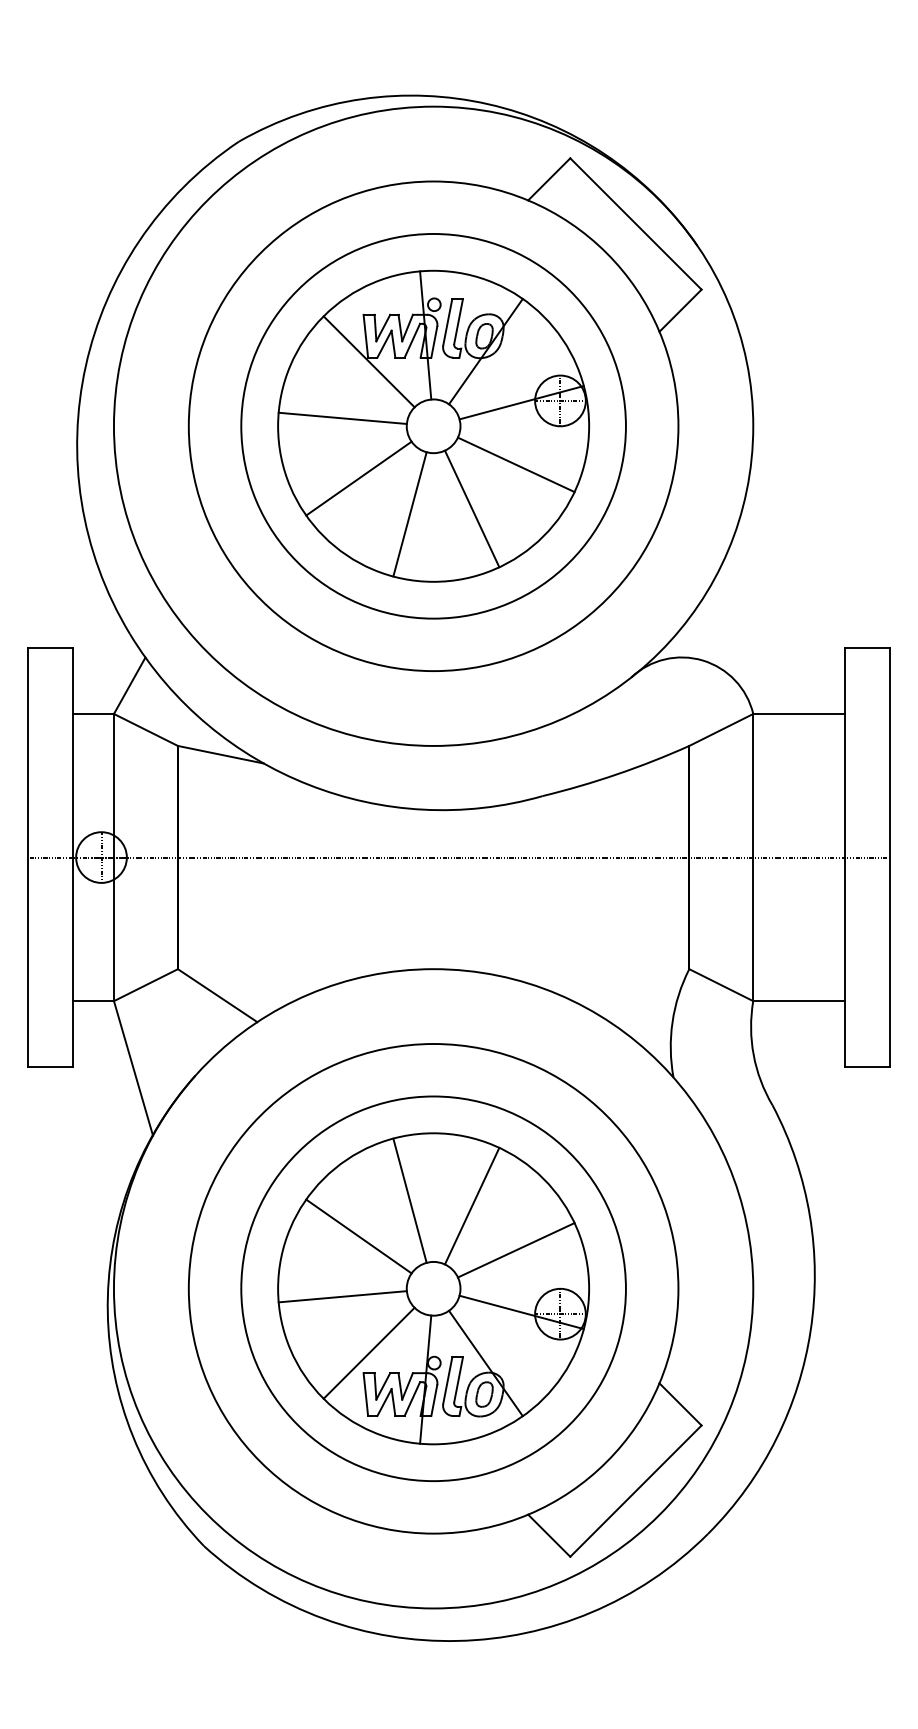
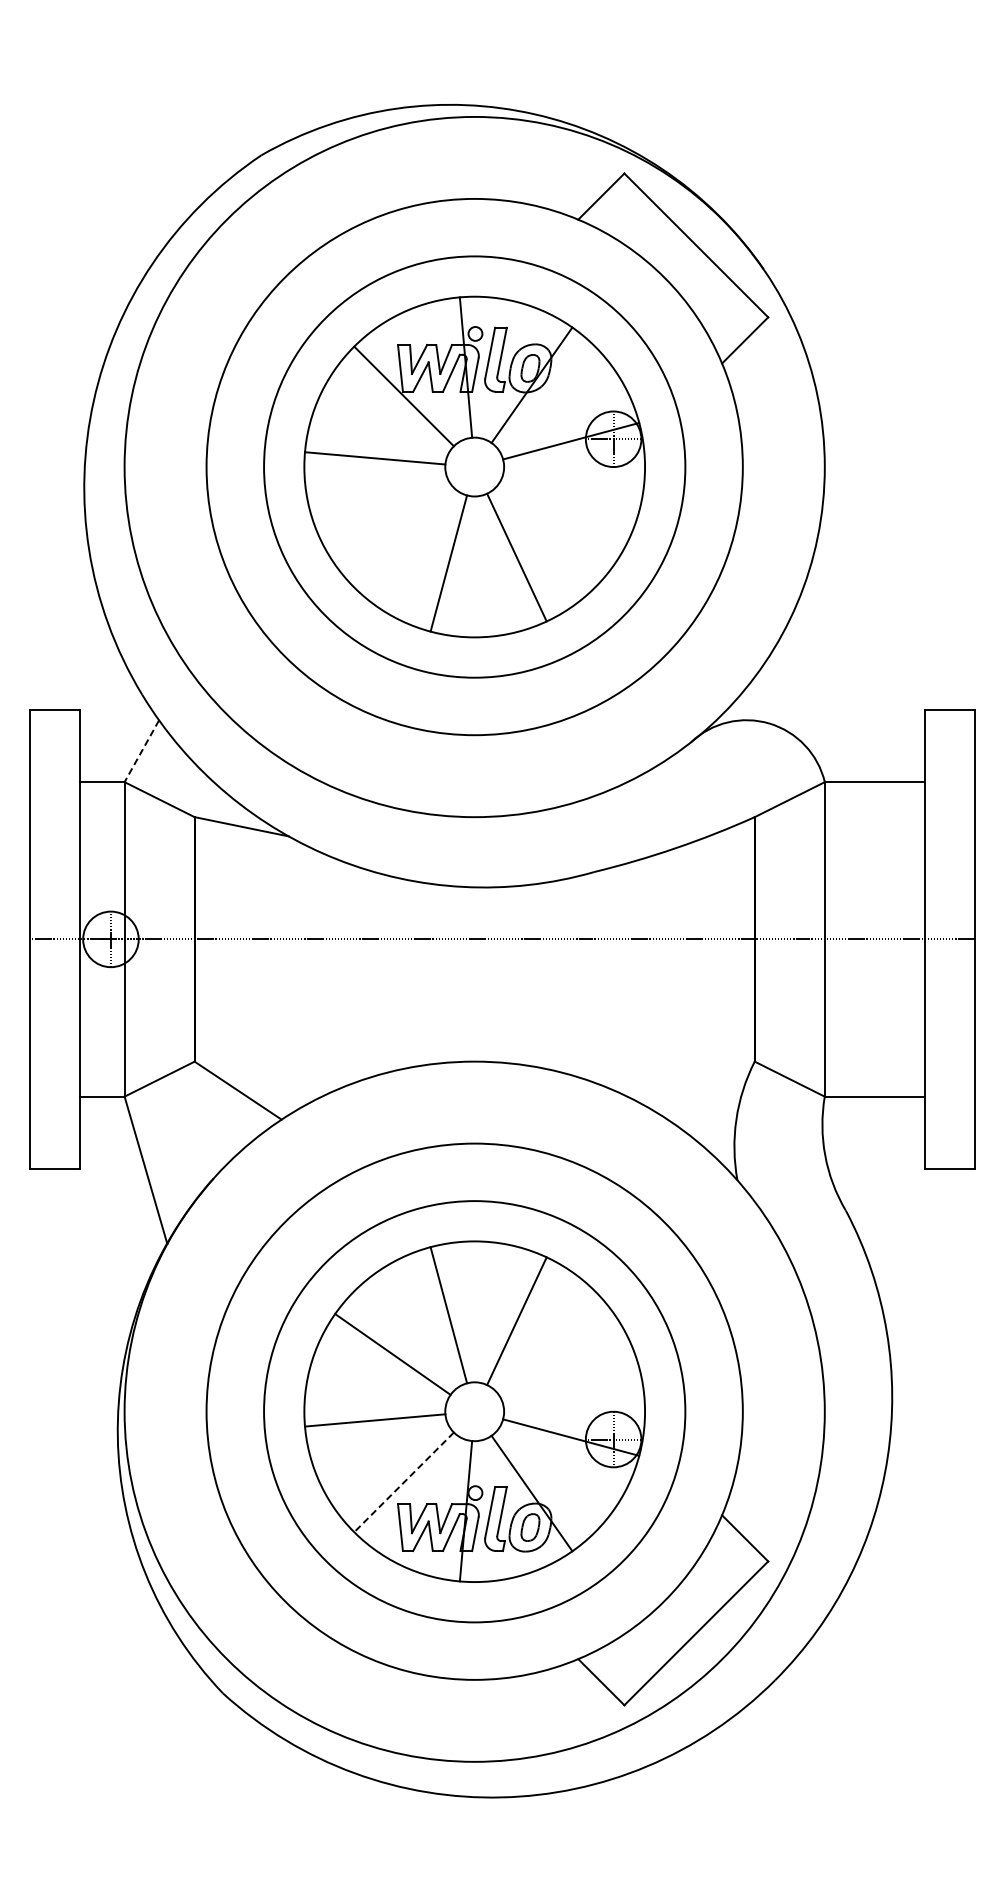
line: (516, 465) -> (565, 509), removed
line: (358, 477) -> (392, 523), removed
line: (129, 686) -> (141, 751), solid -> dashed
line: (516, 1250) -> (565, 1369), removed
line: (368, 1353) -> (403, 1482), solid -> dashed

